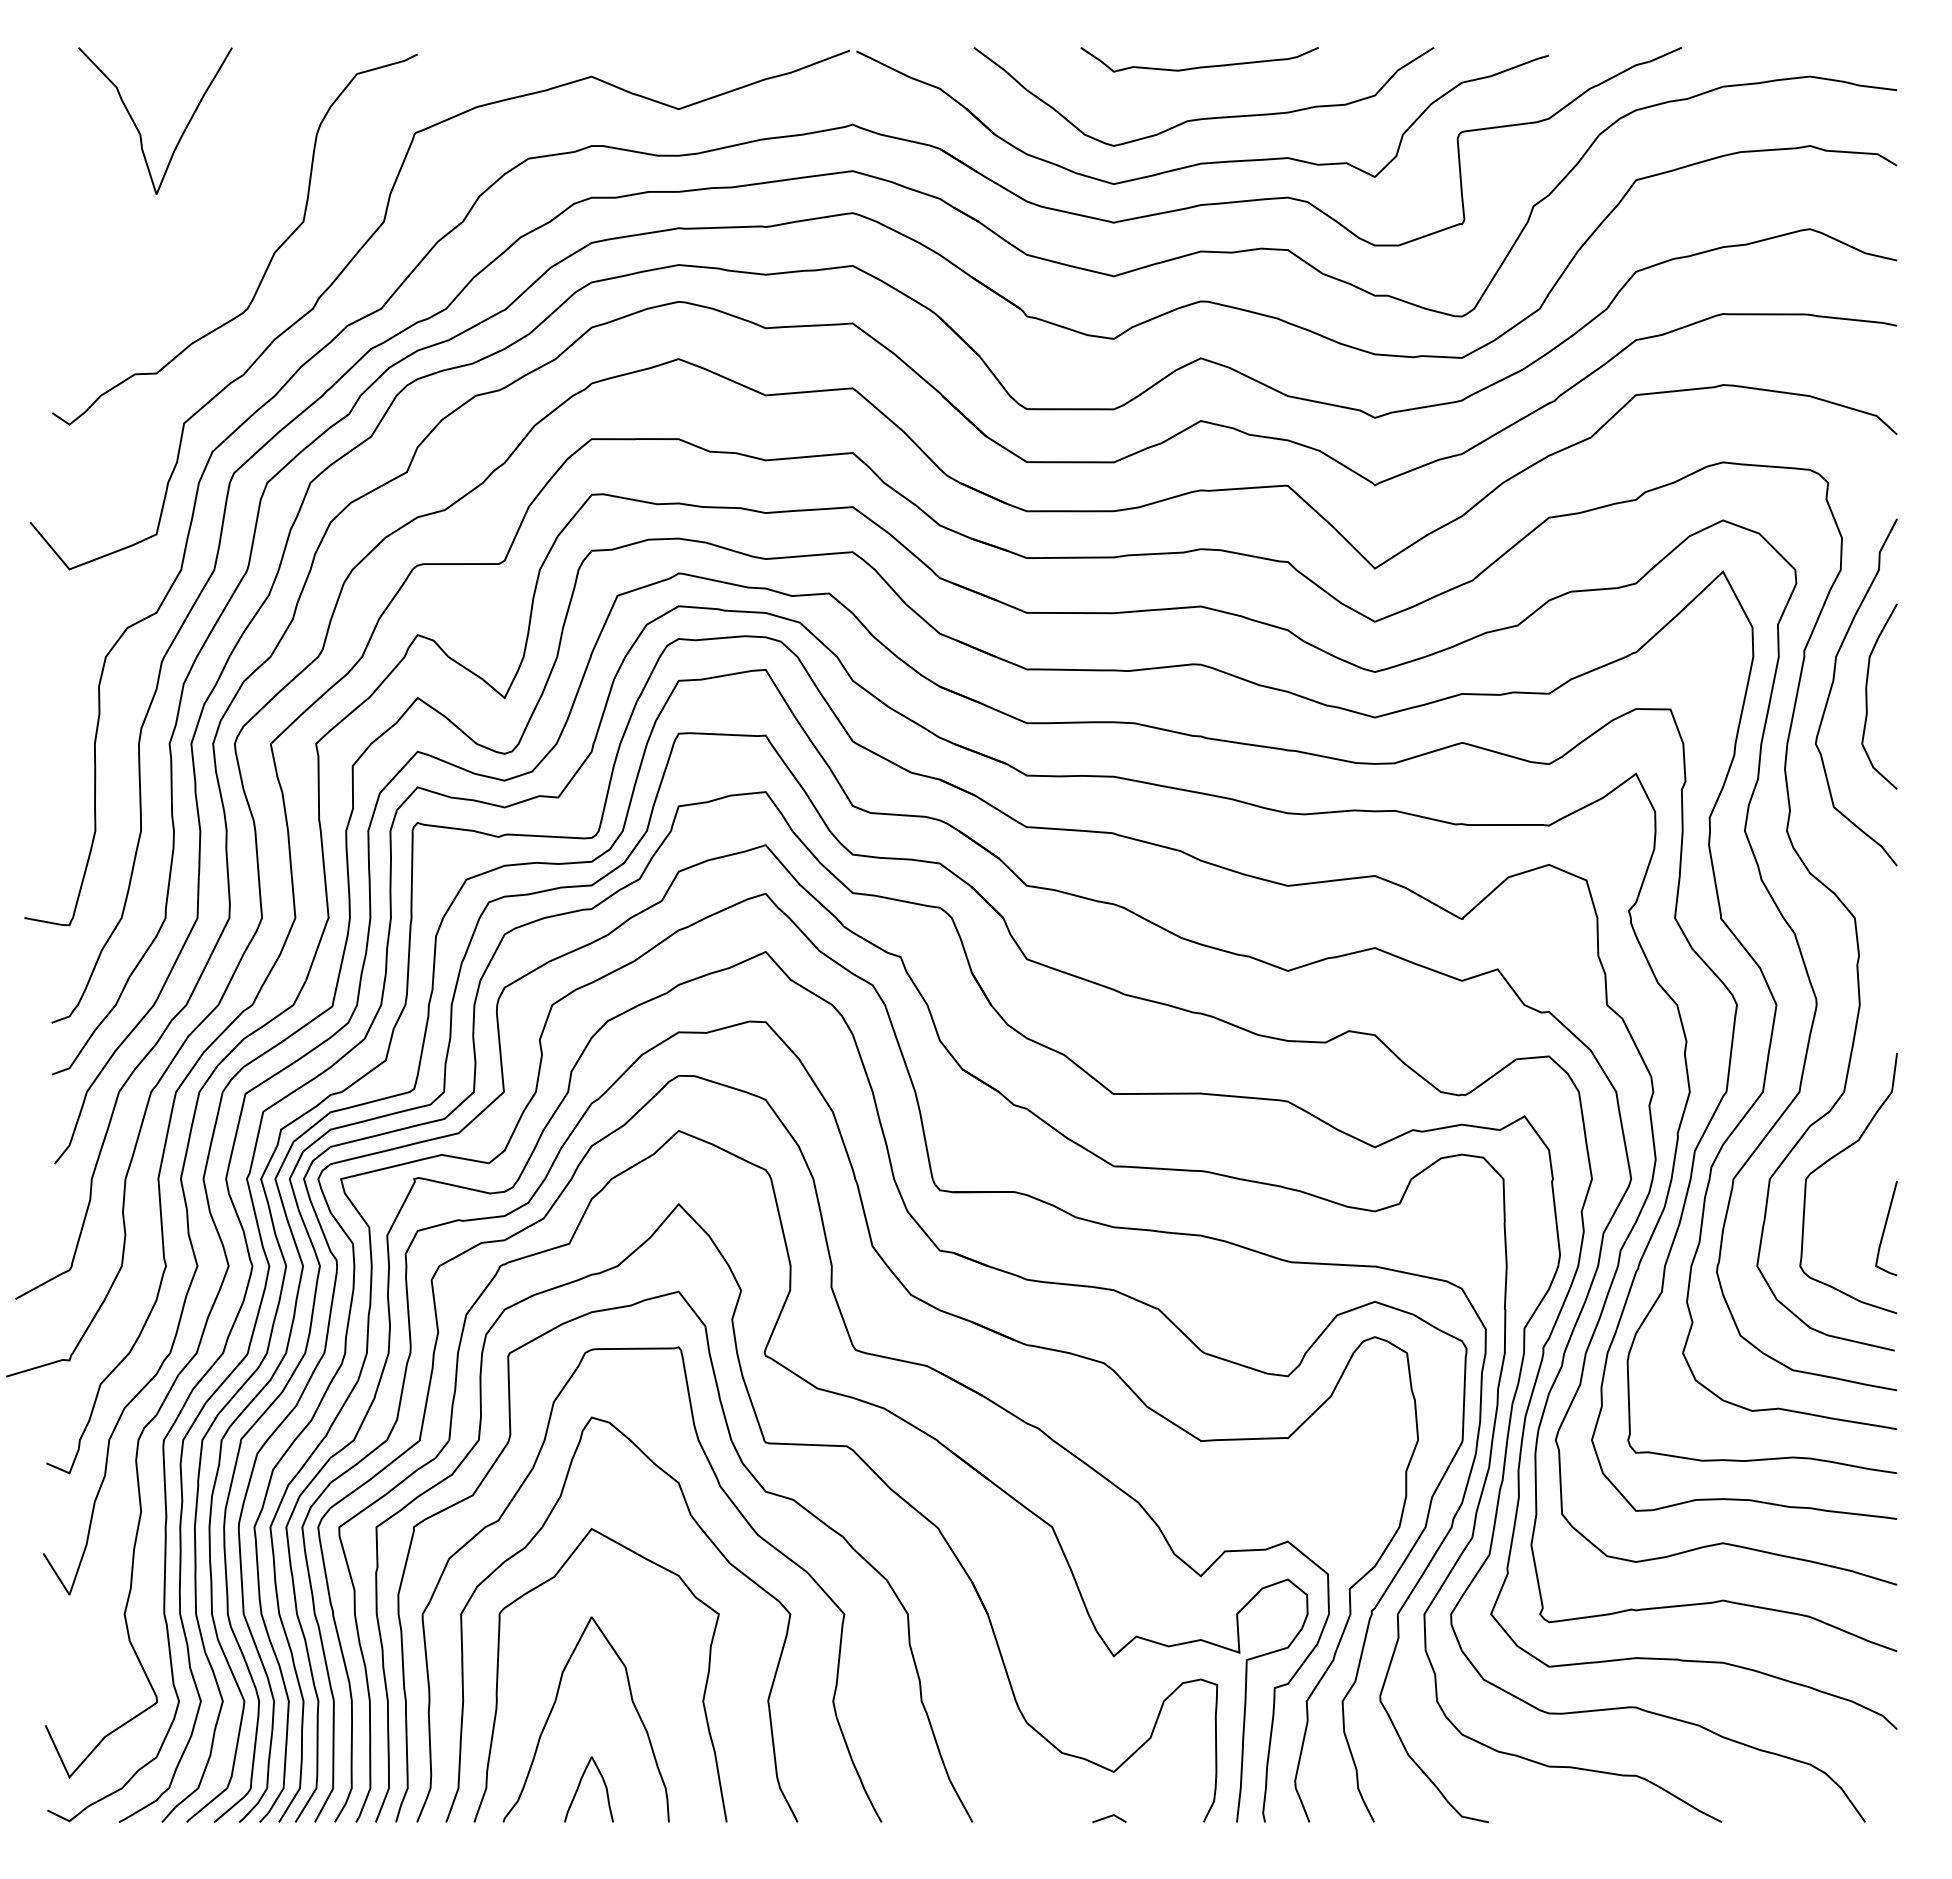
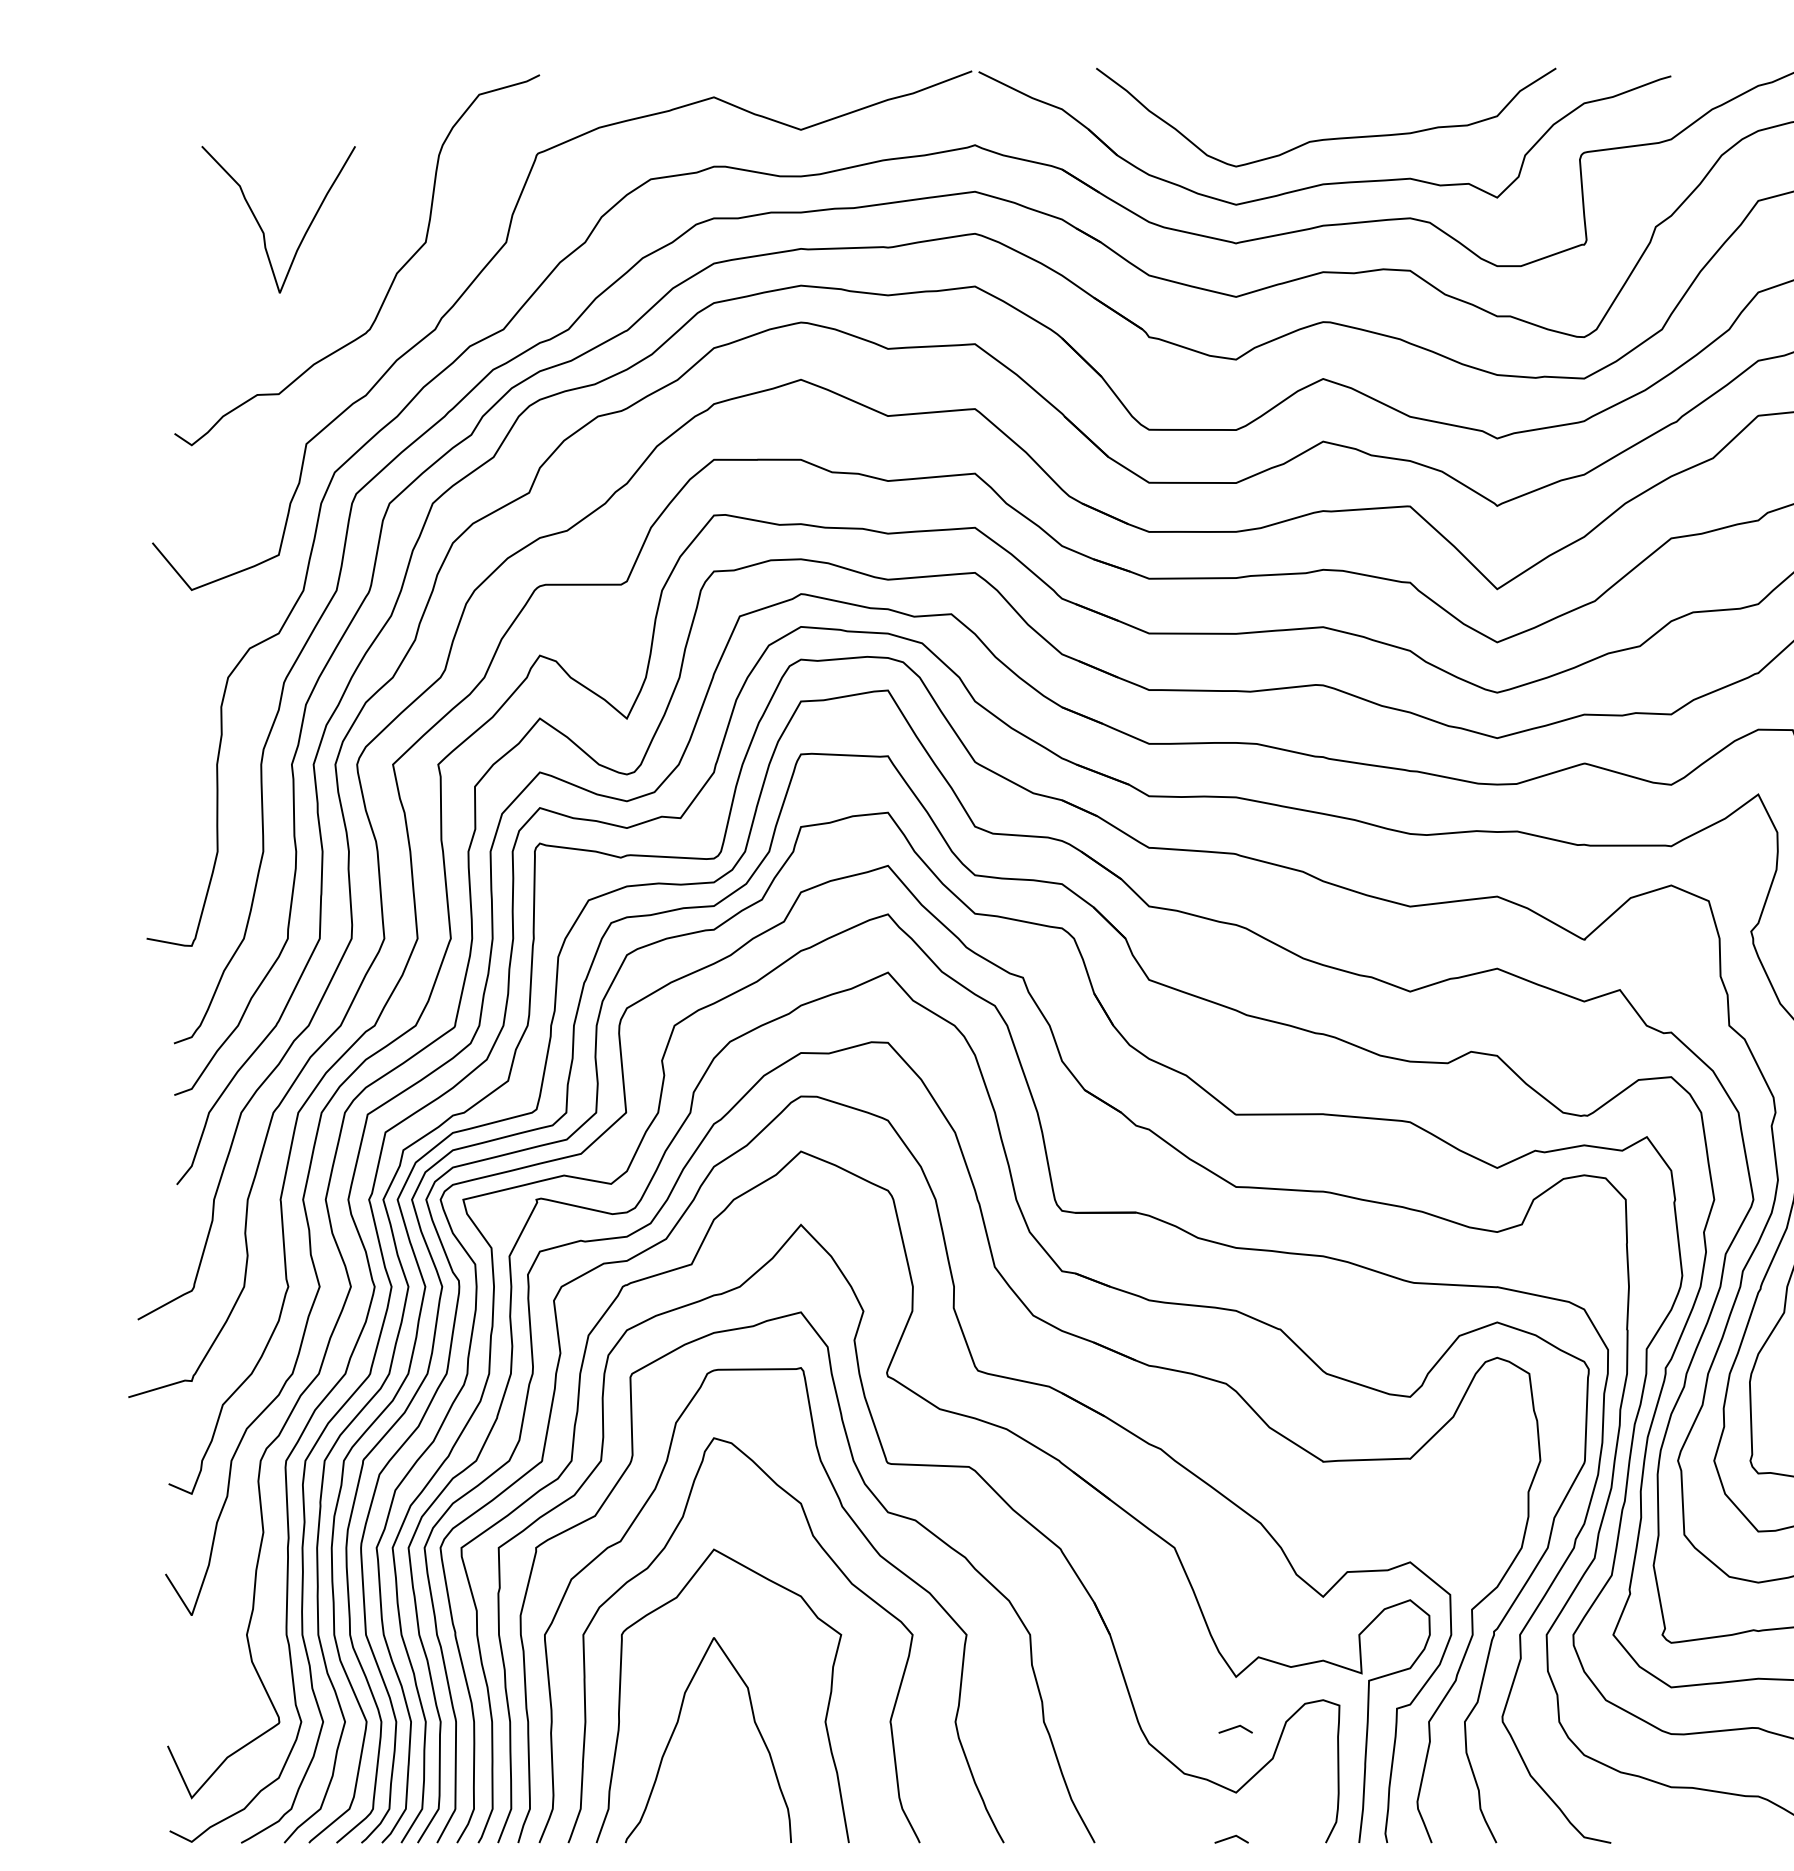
curve: (1199, 66) -> (1321, 87), removed
curve: (138, 128) -> (261, 227), moved
line: (1113, 1707) -> (1235, 1728), added
curve: (579, 1787) -> (701, 1808), removed

